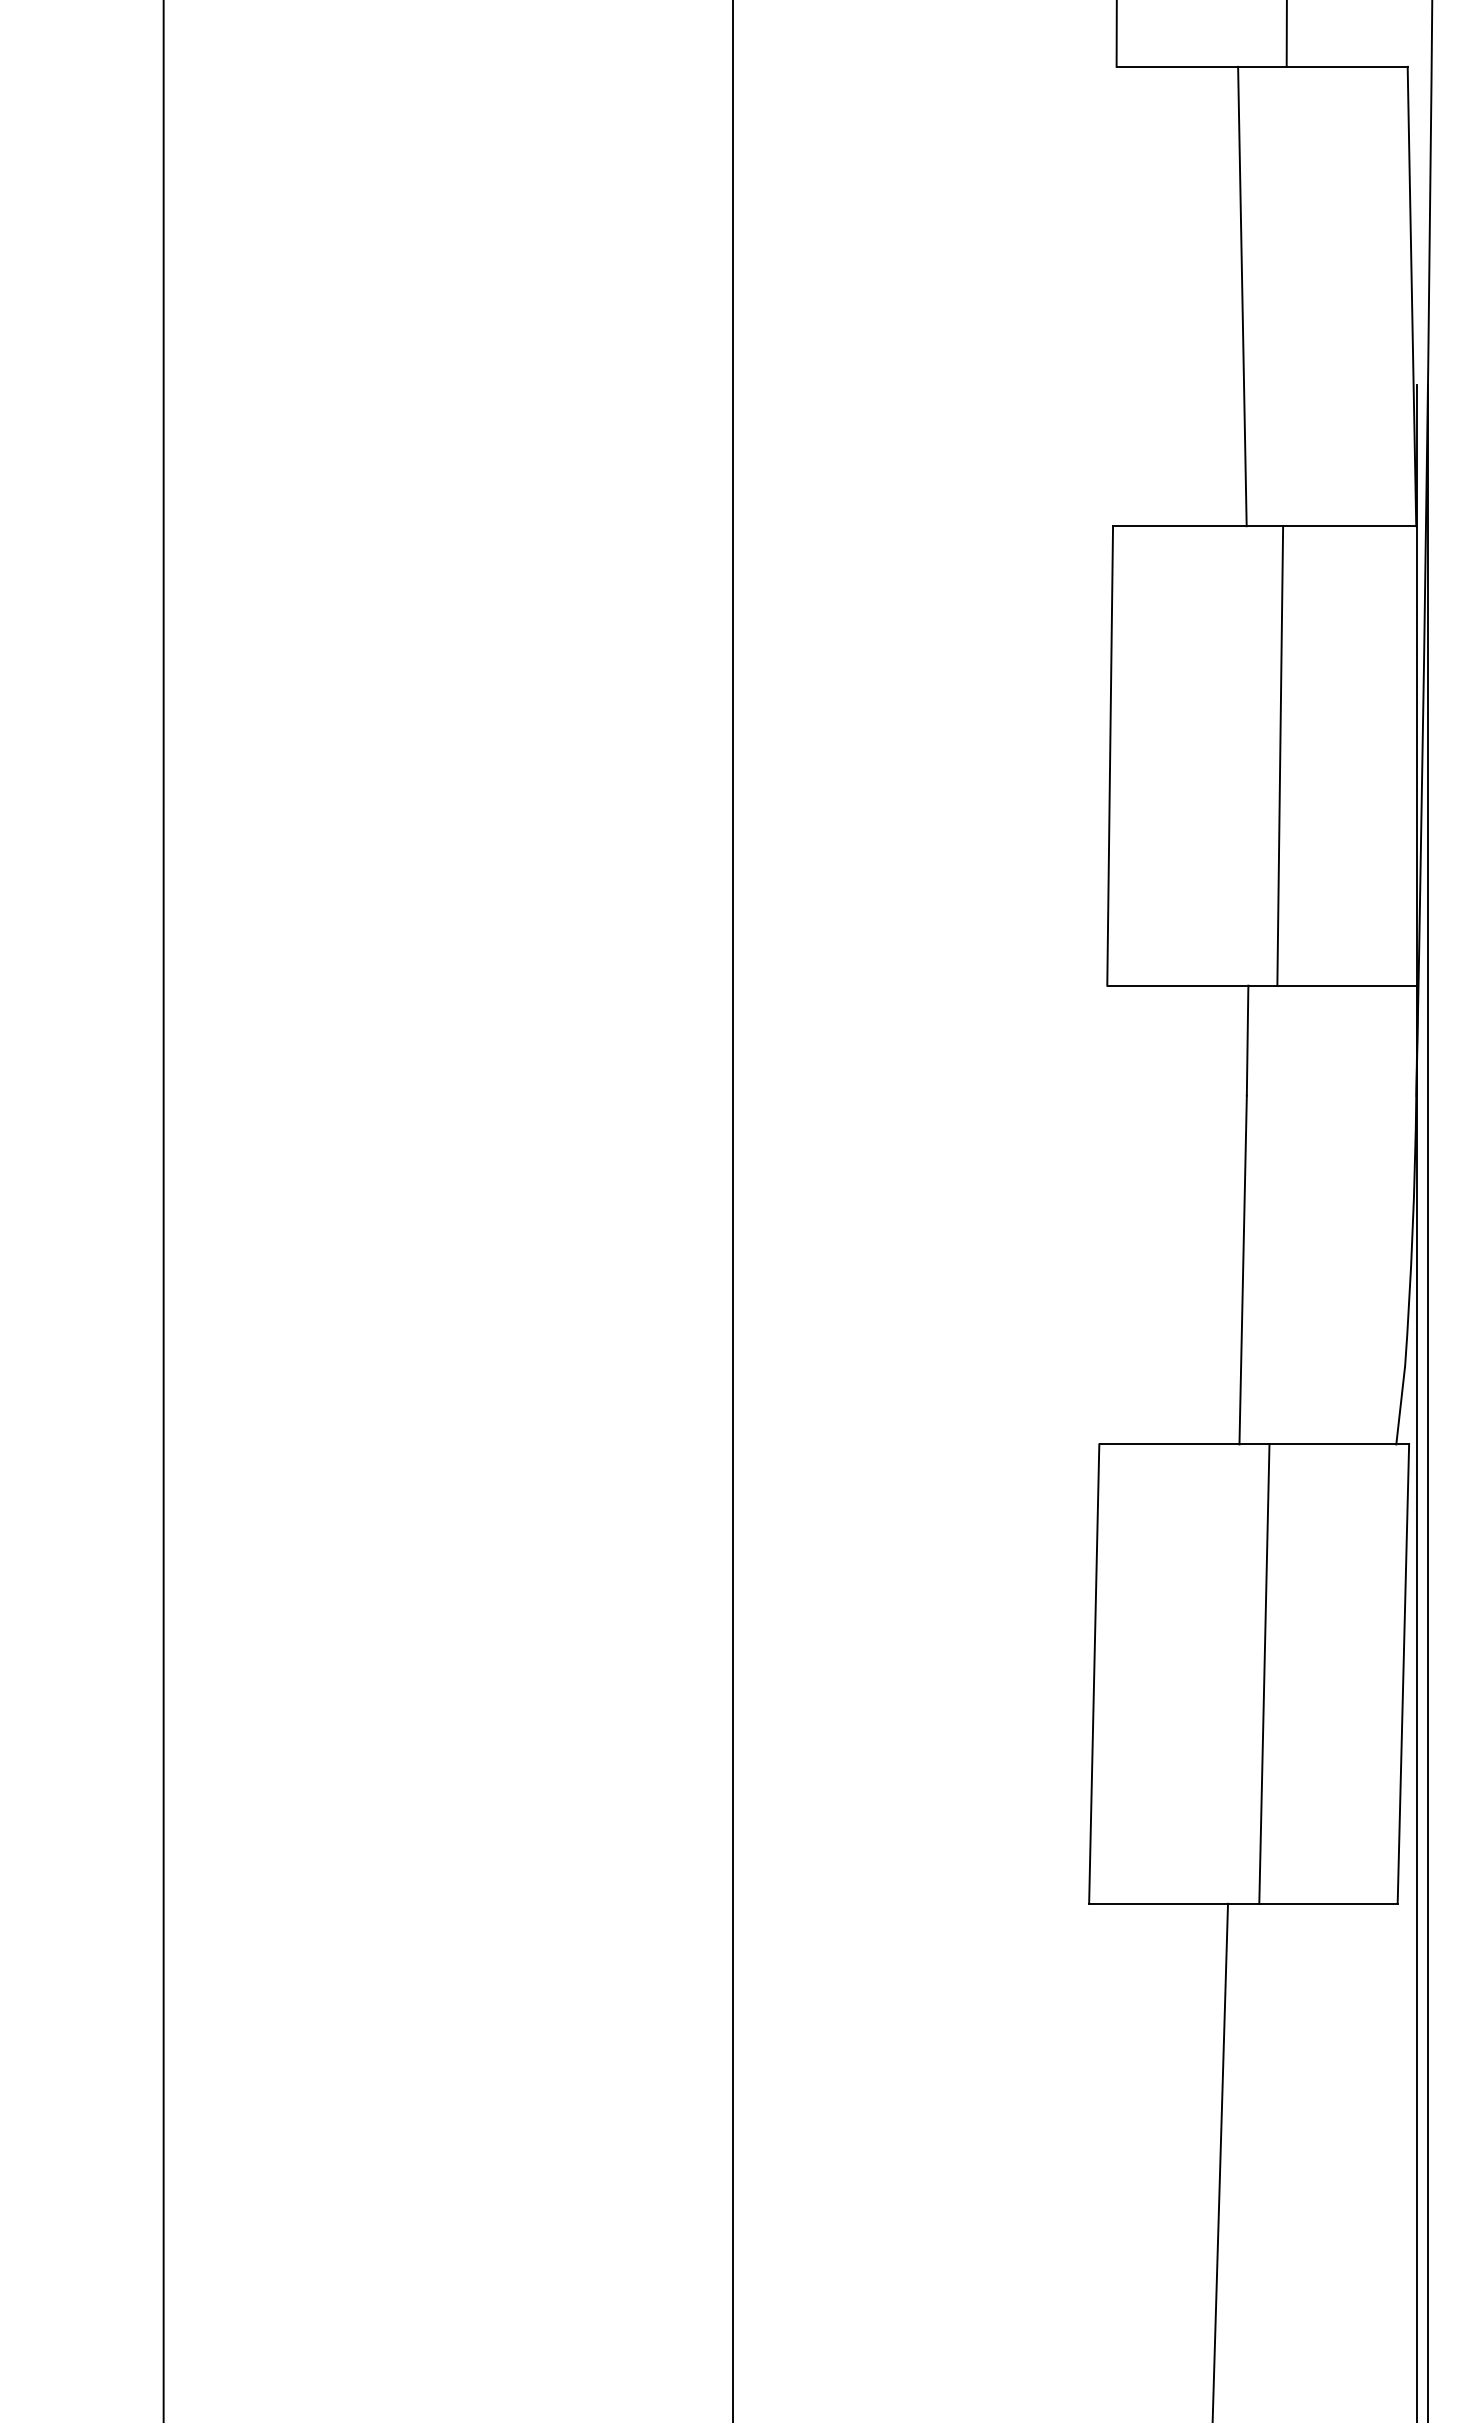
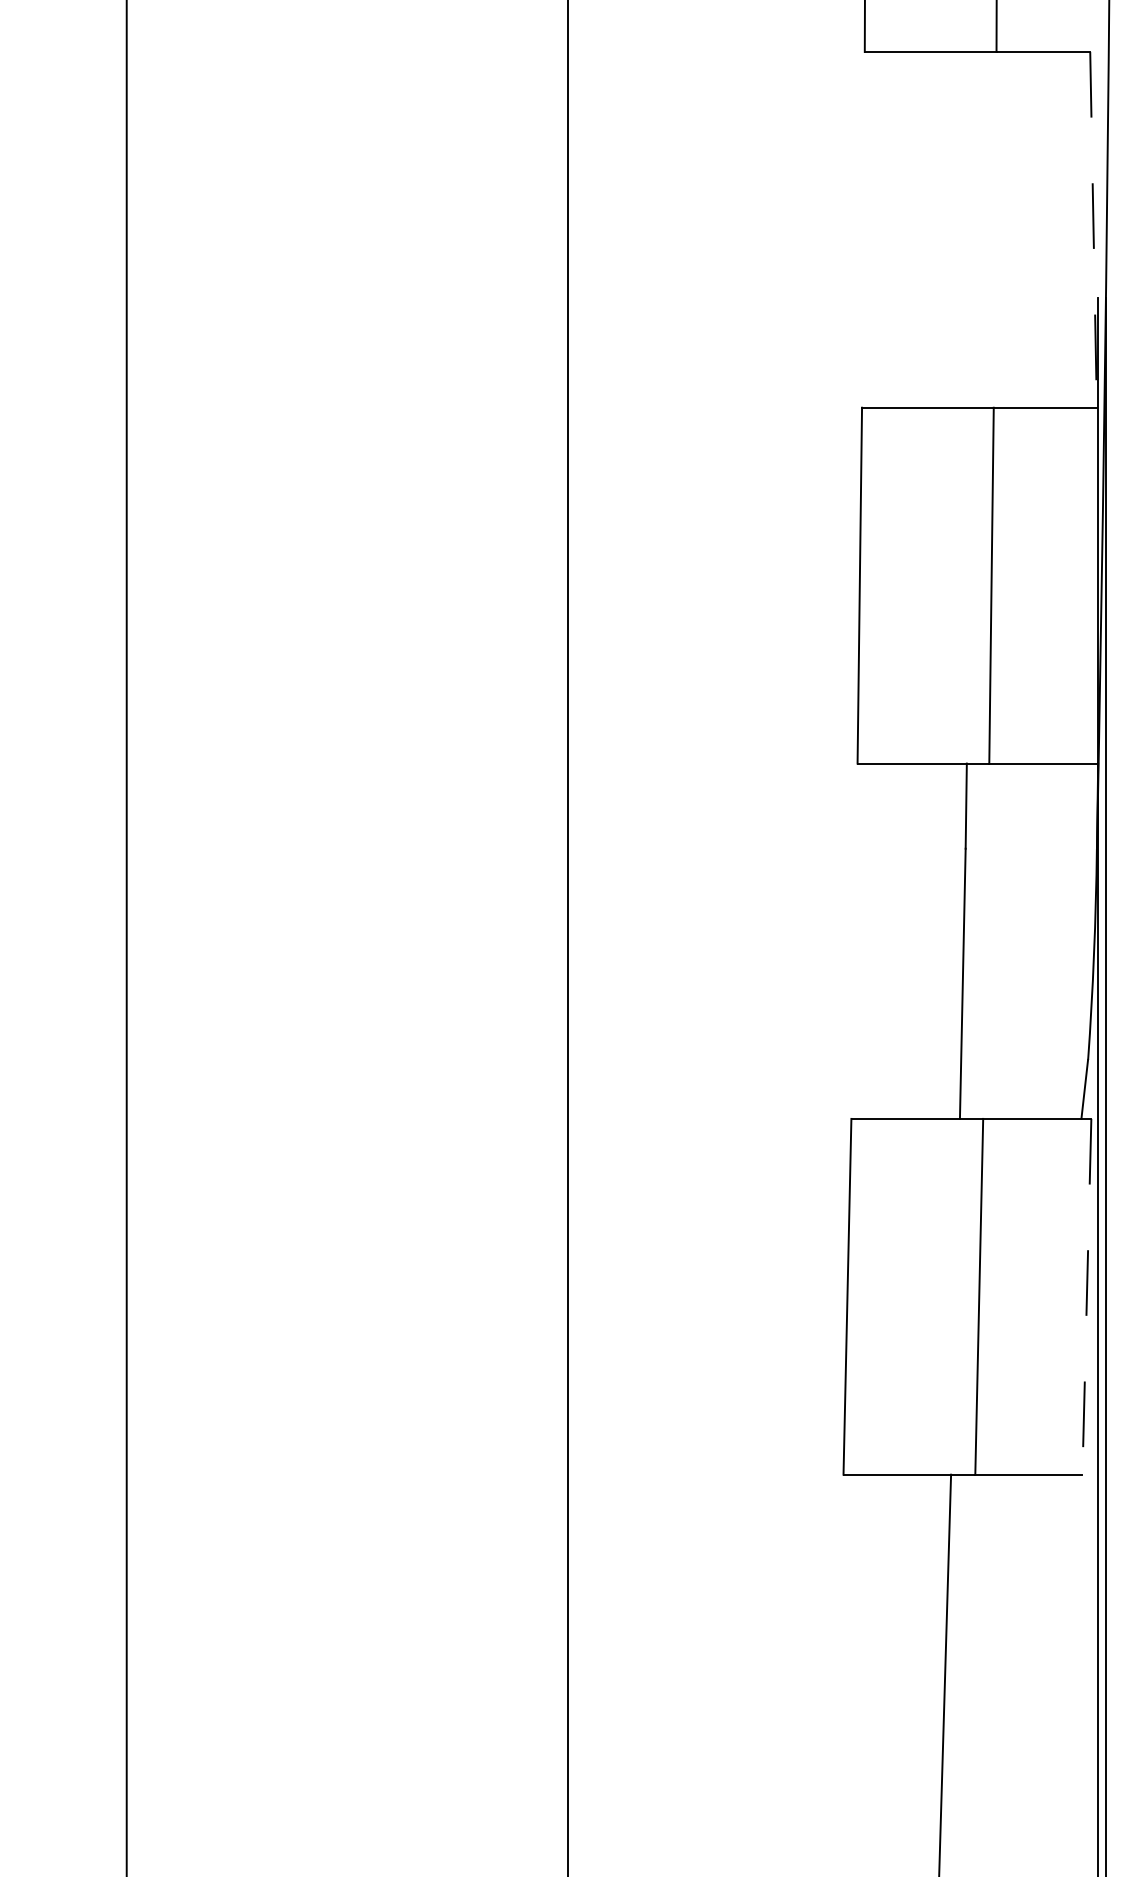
line: (1242, 296) -> (962, 229), removed
line: (1411, 296) -> (1093, 229), solid -> dashed
line: (1403, 1674) -> (1086, 1297), solid -> dashed

